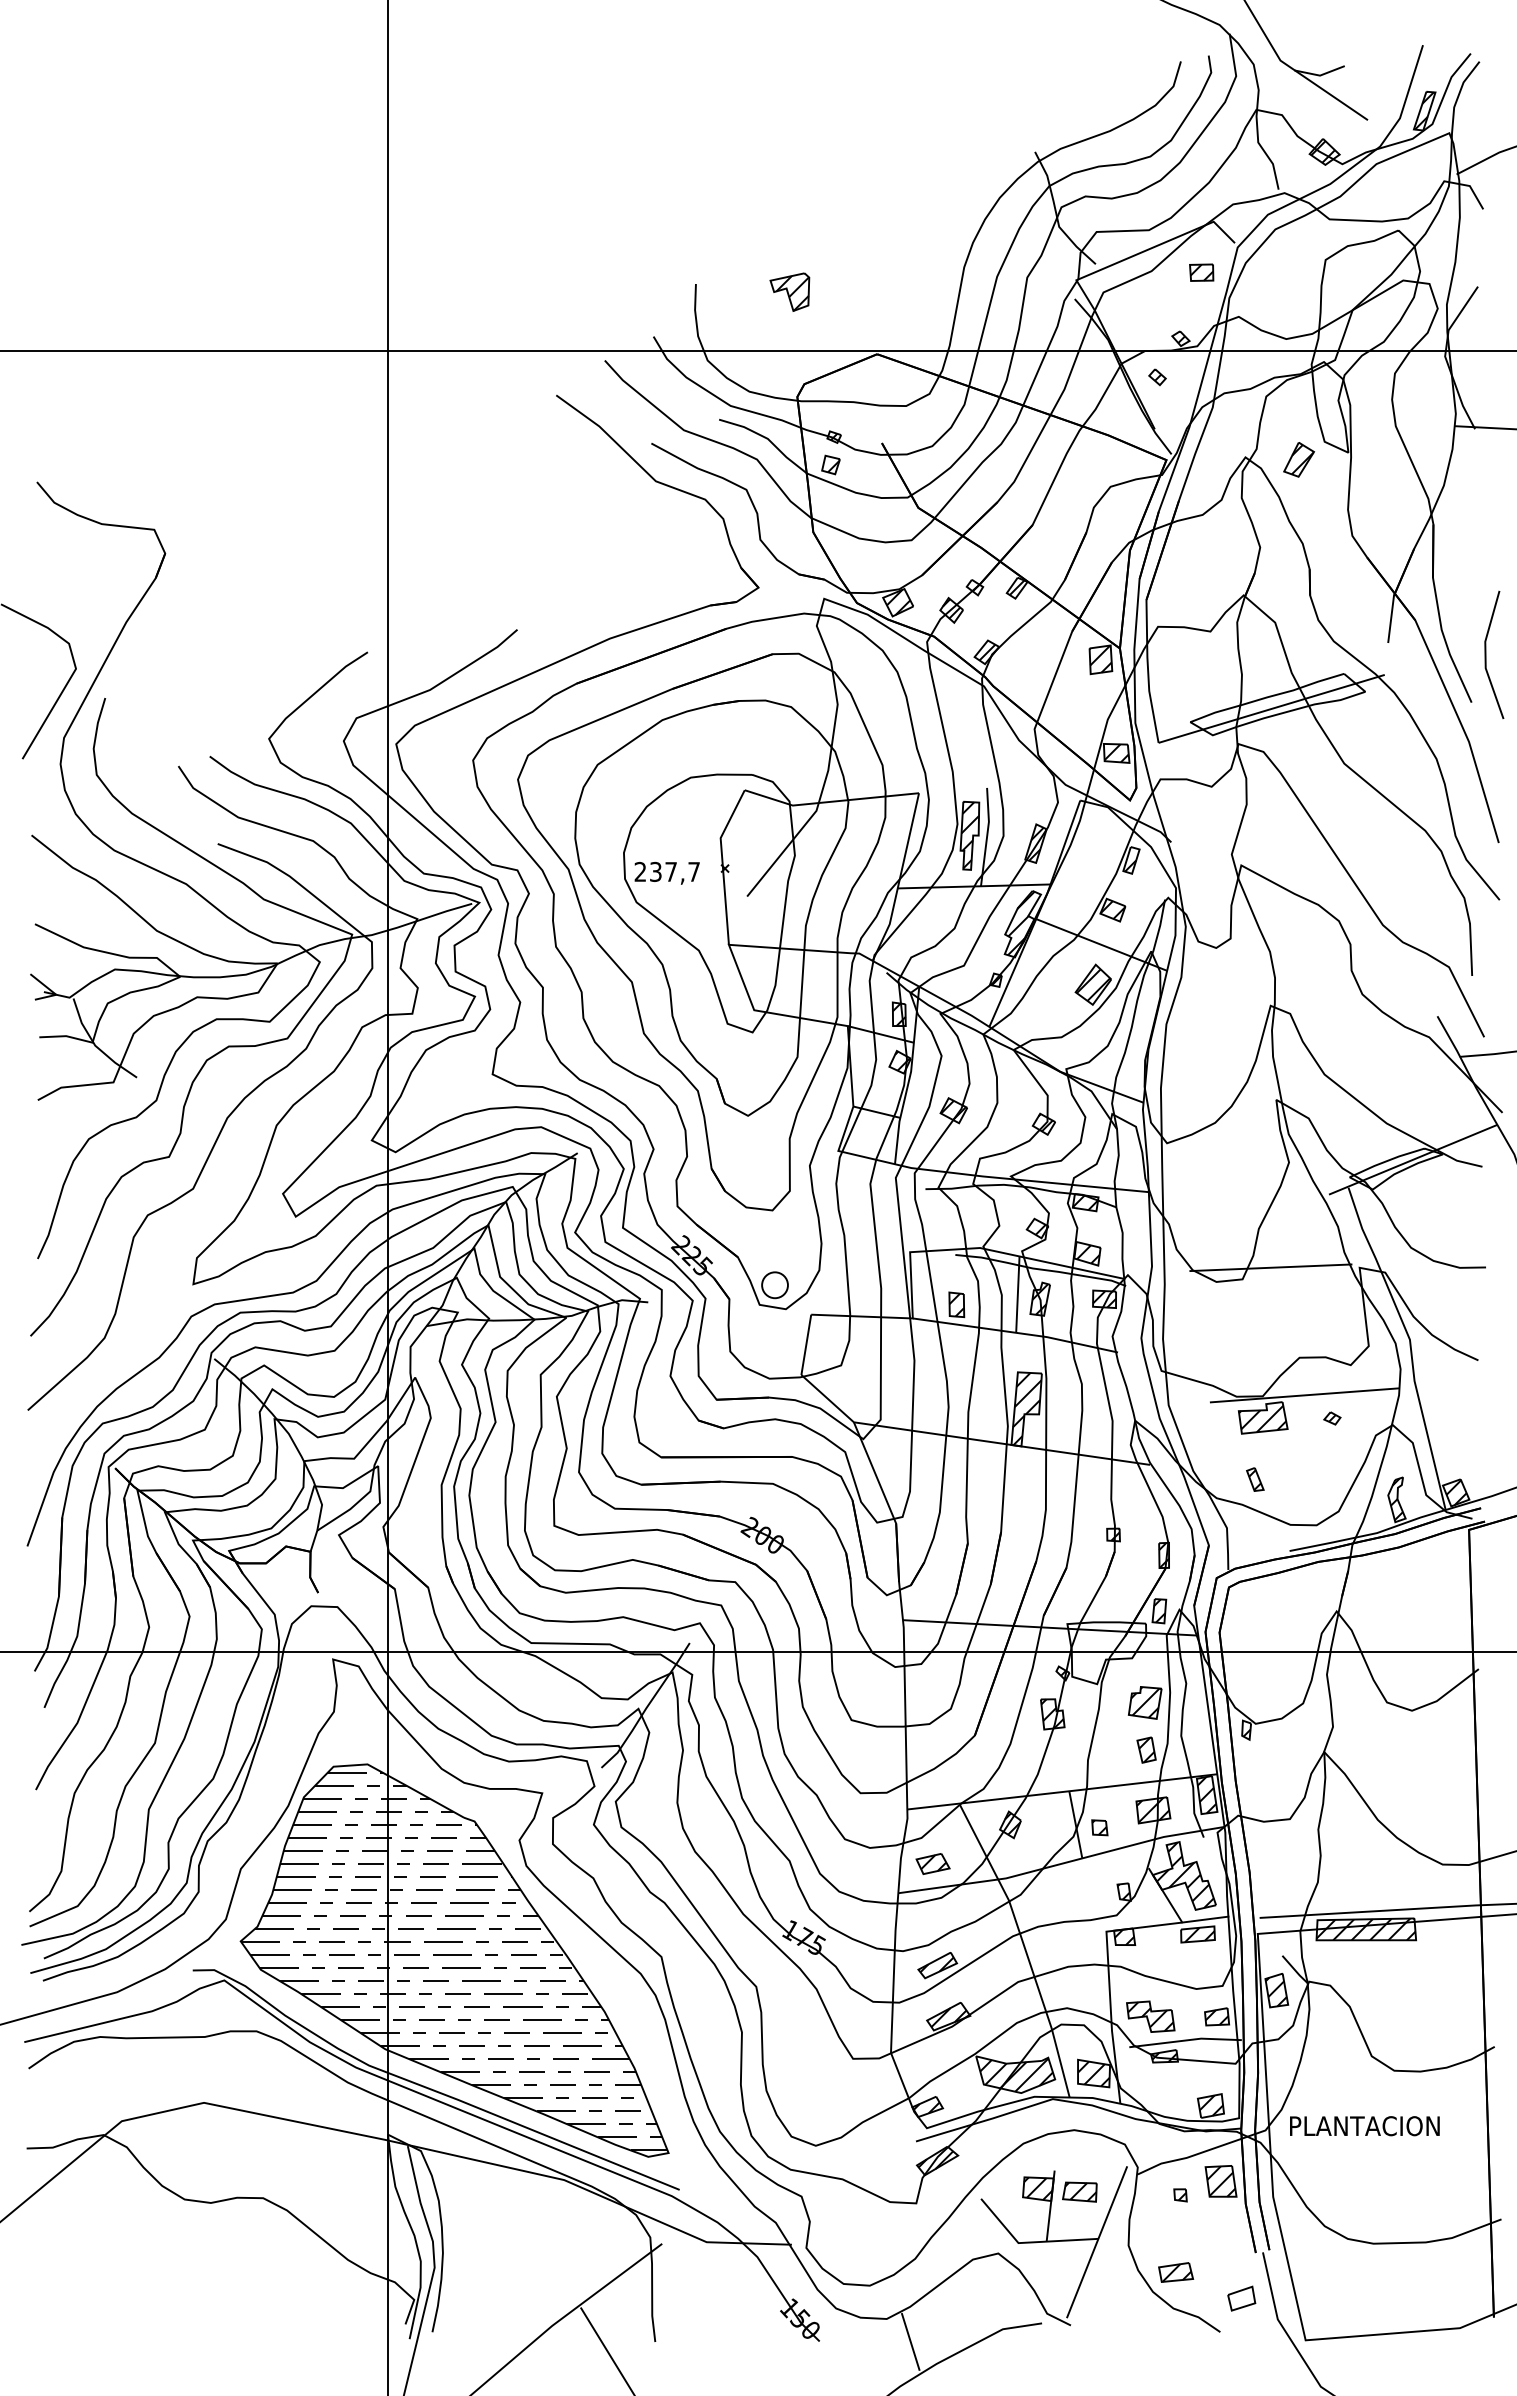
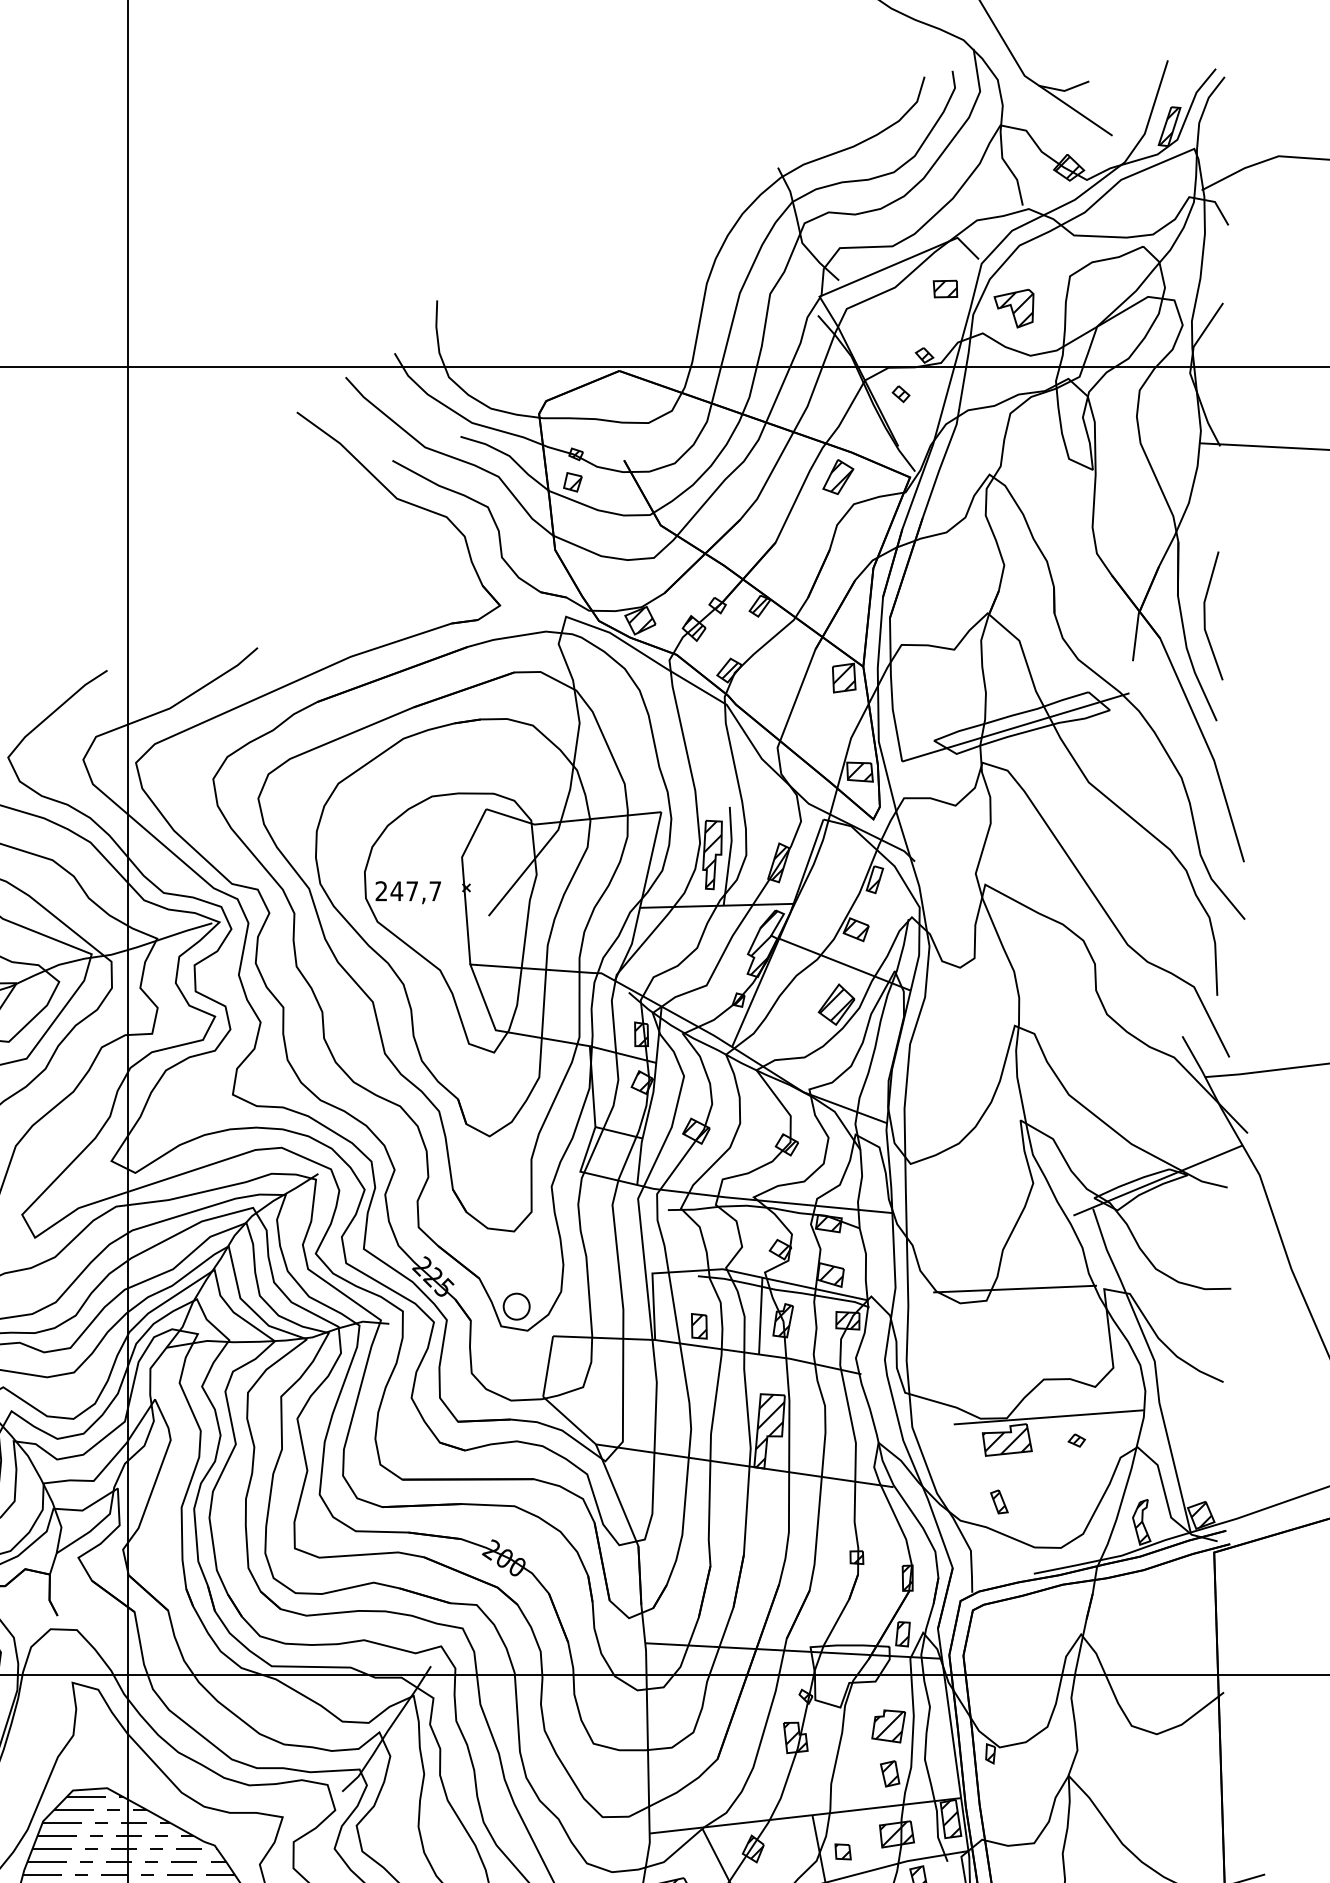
part: (789, 291) -> (1013, 307), moved
part: (1299, 459) -> (838, 476), moved
line: (1486, 654) -> (1205, 615), moved
text: (655, 871) -> (396, 890), 237,7 -> 247,7

